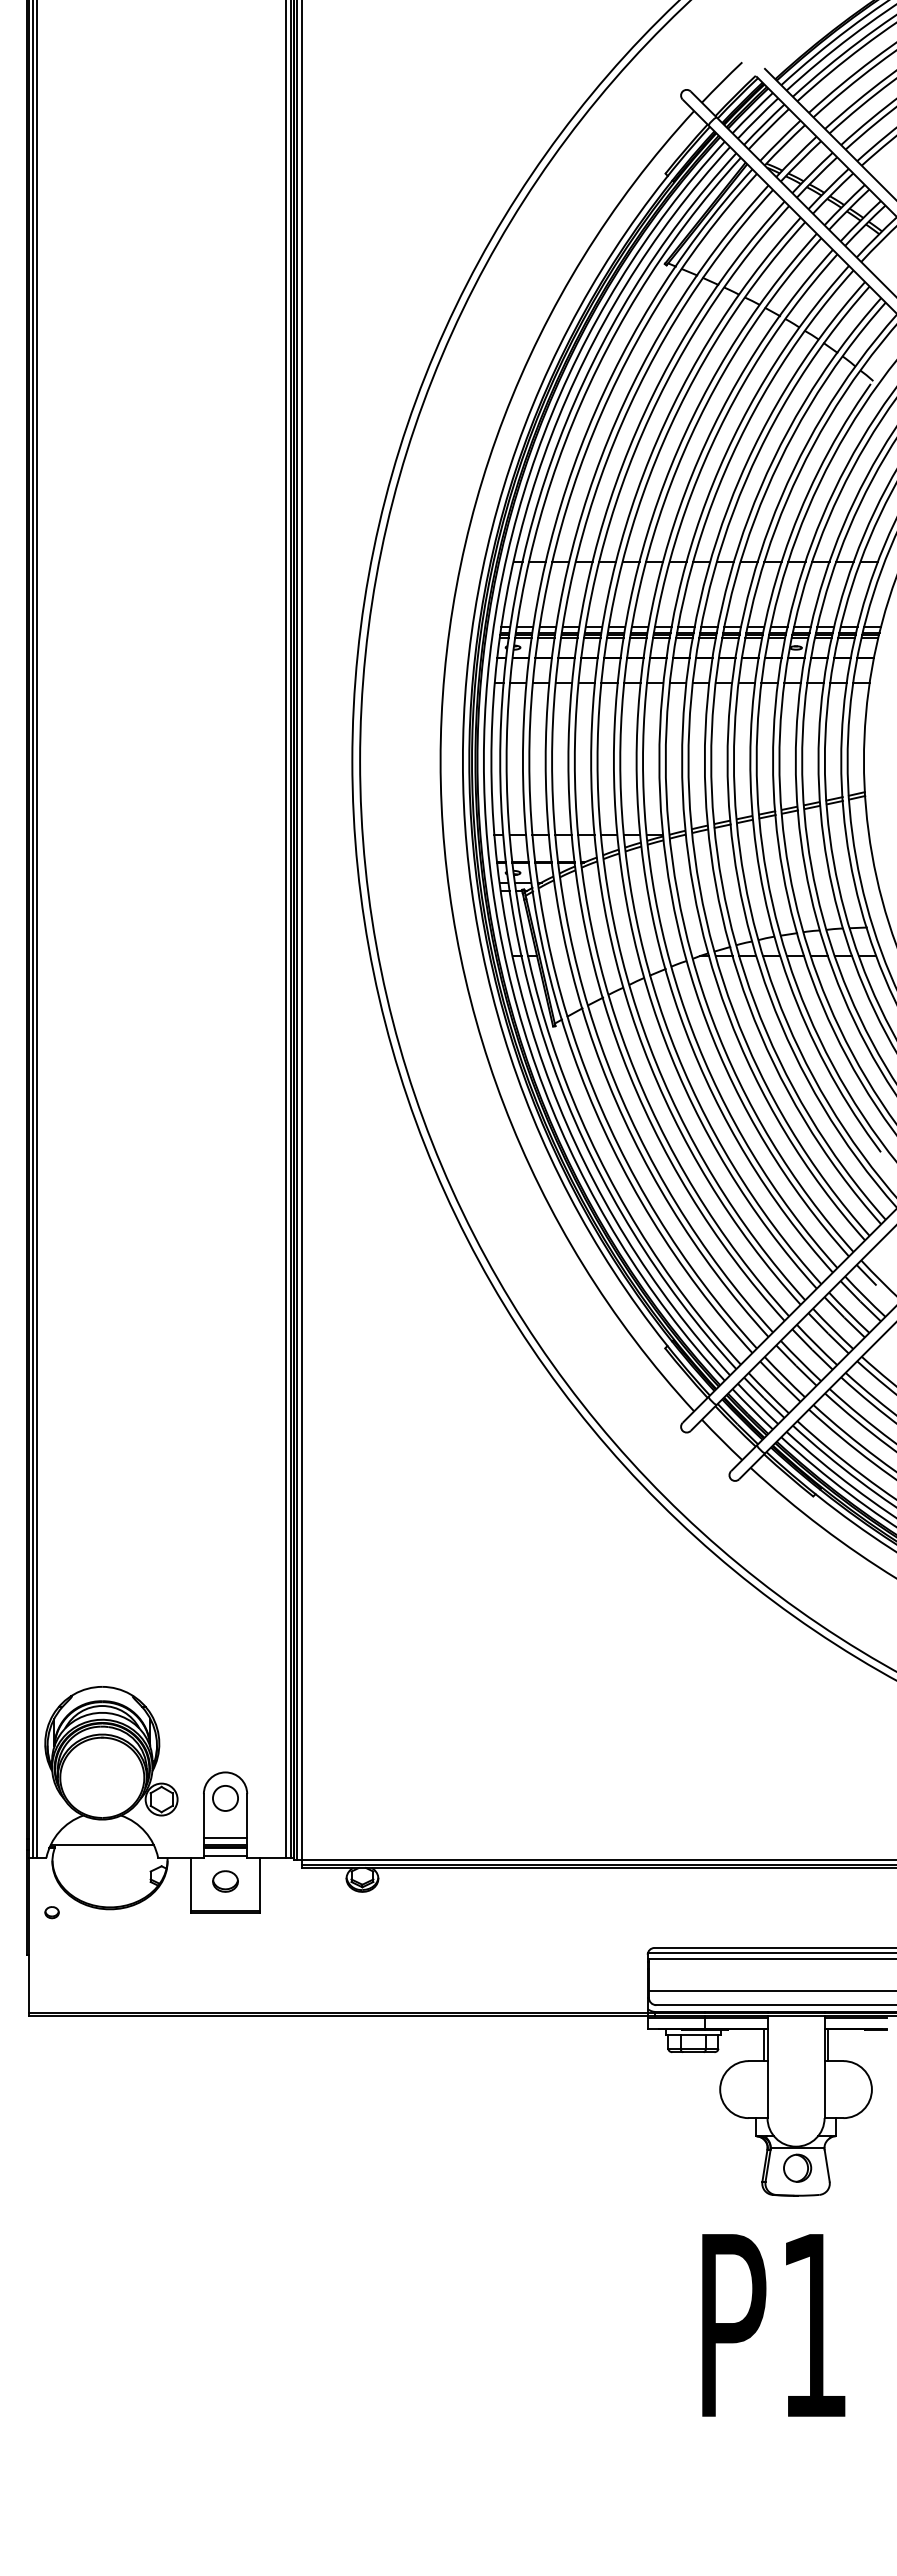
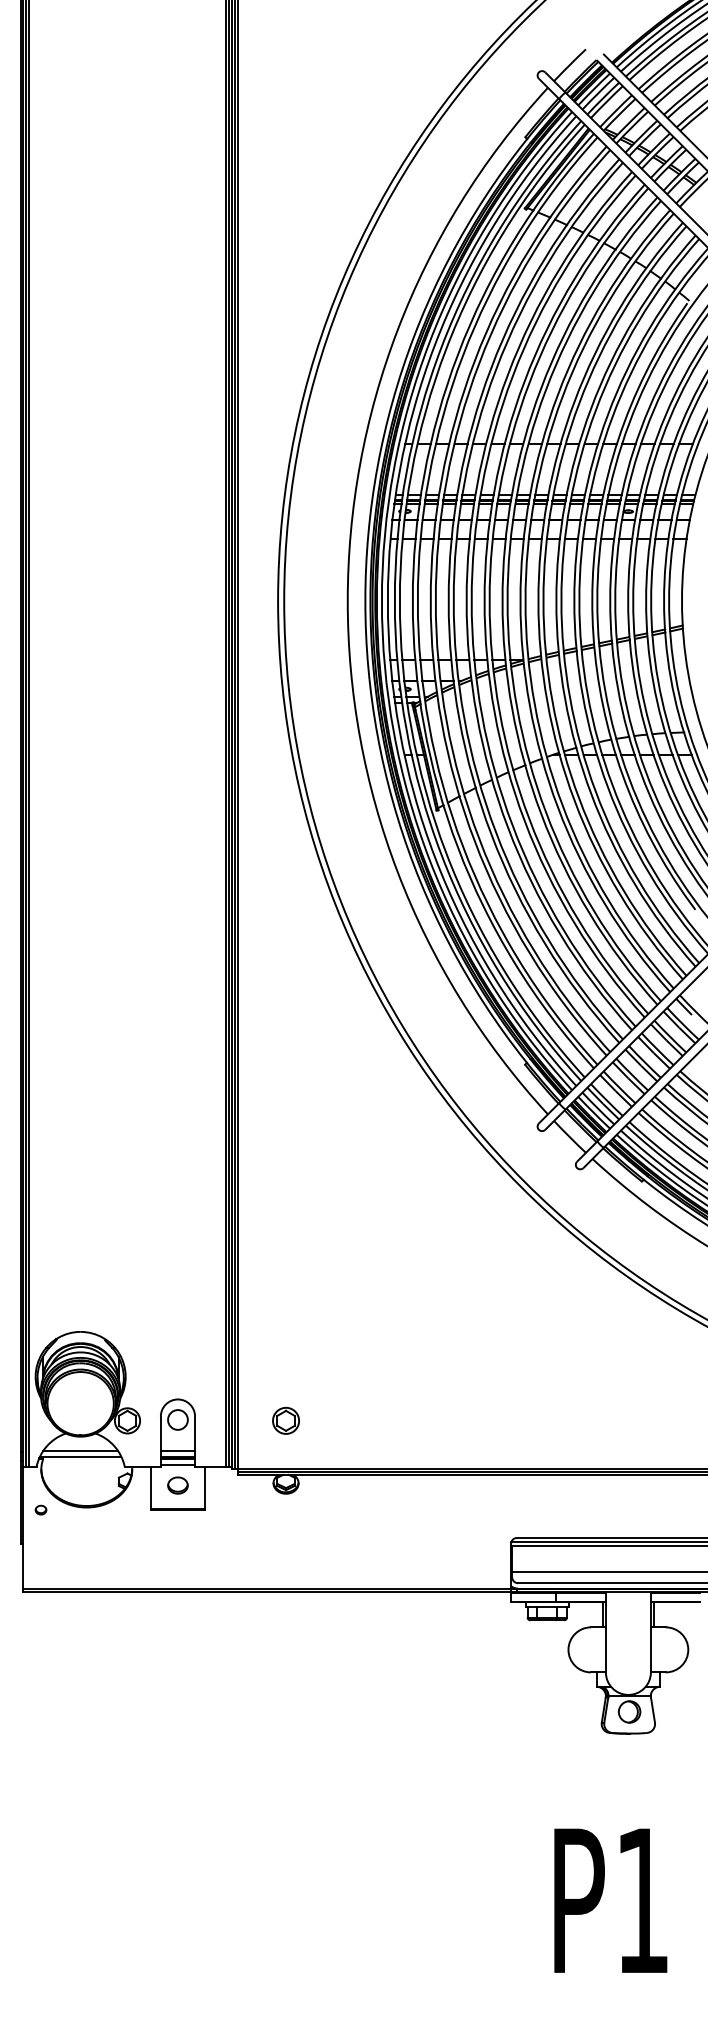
part: (362, 1799) -> (286, 1420), added
line: (102, 1838) -> (80, 1451), added
text: (773, 2325) -> (610, 1900), moved

